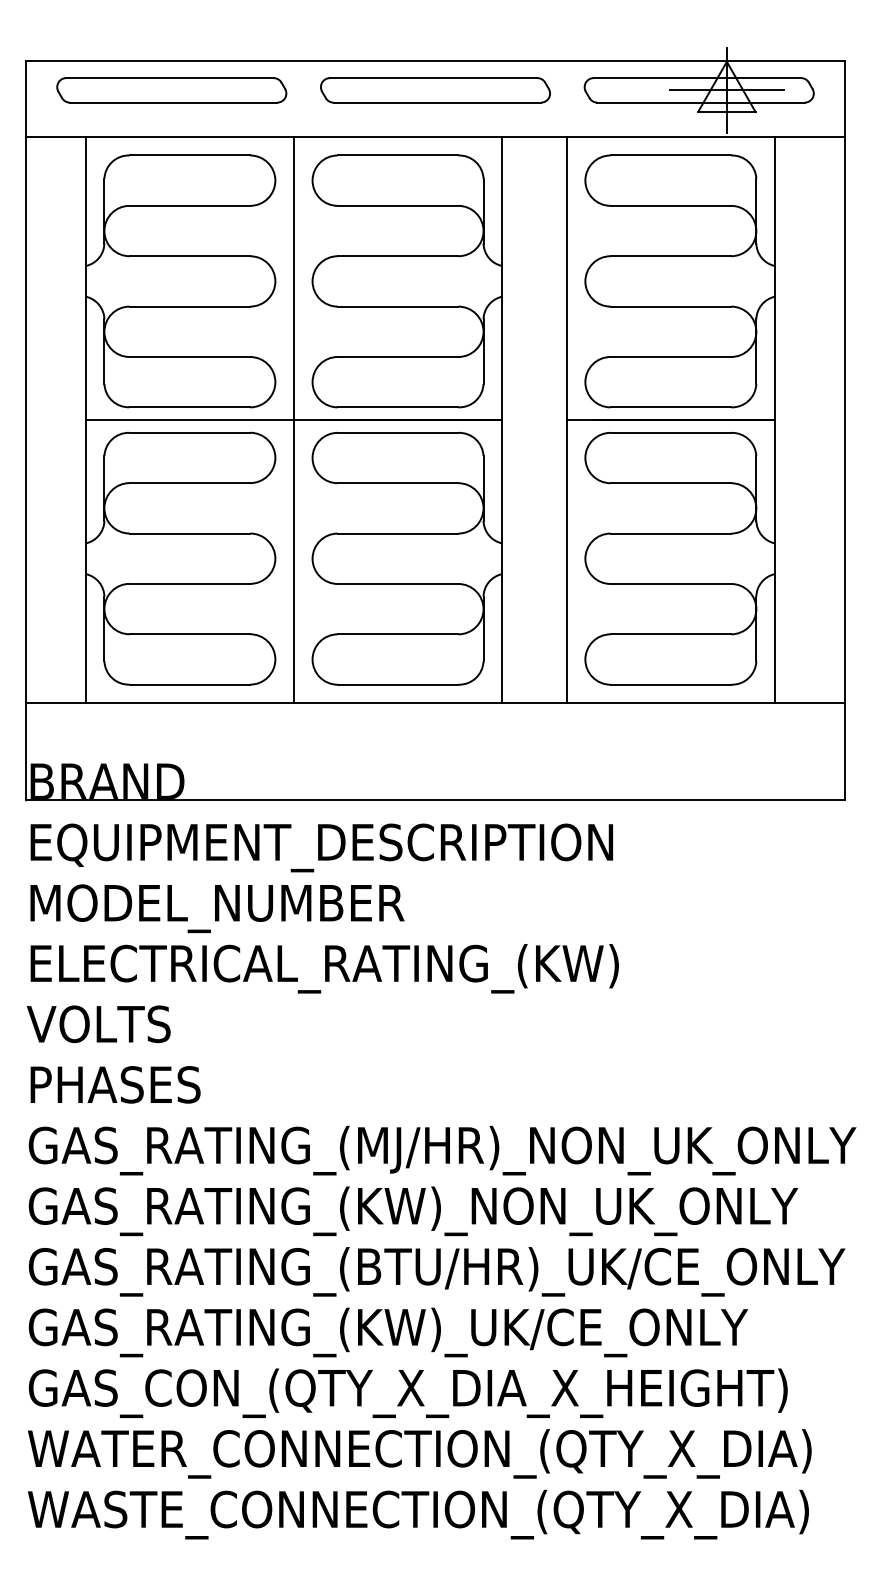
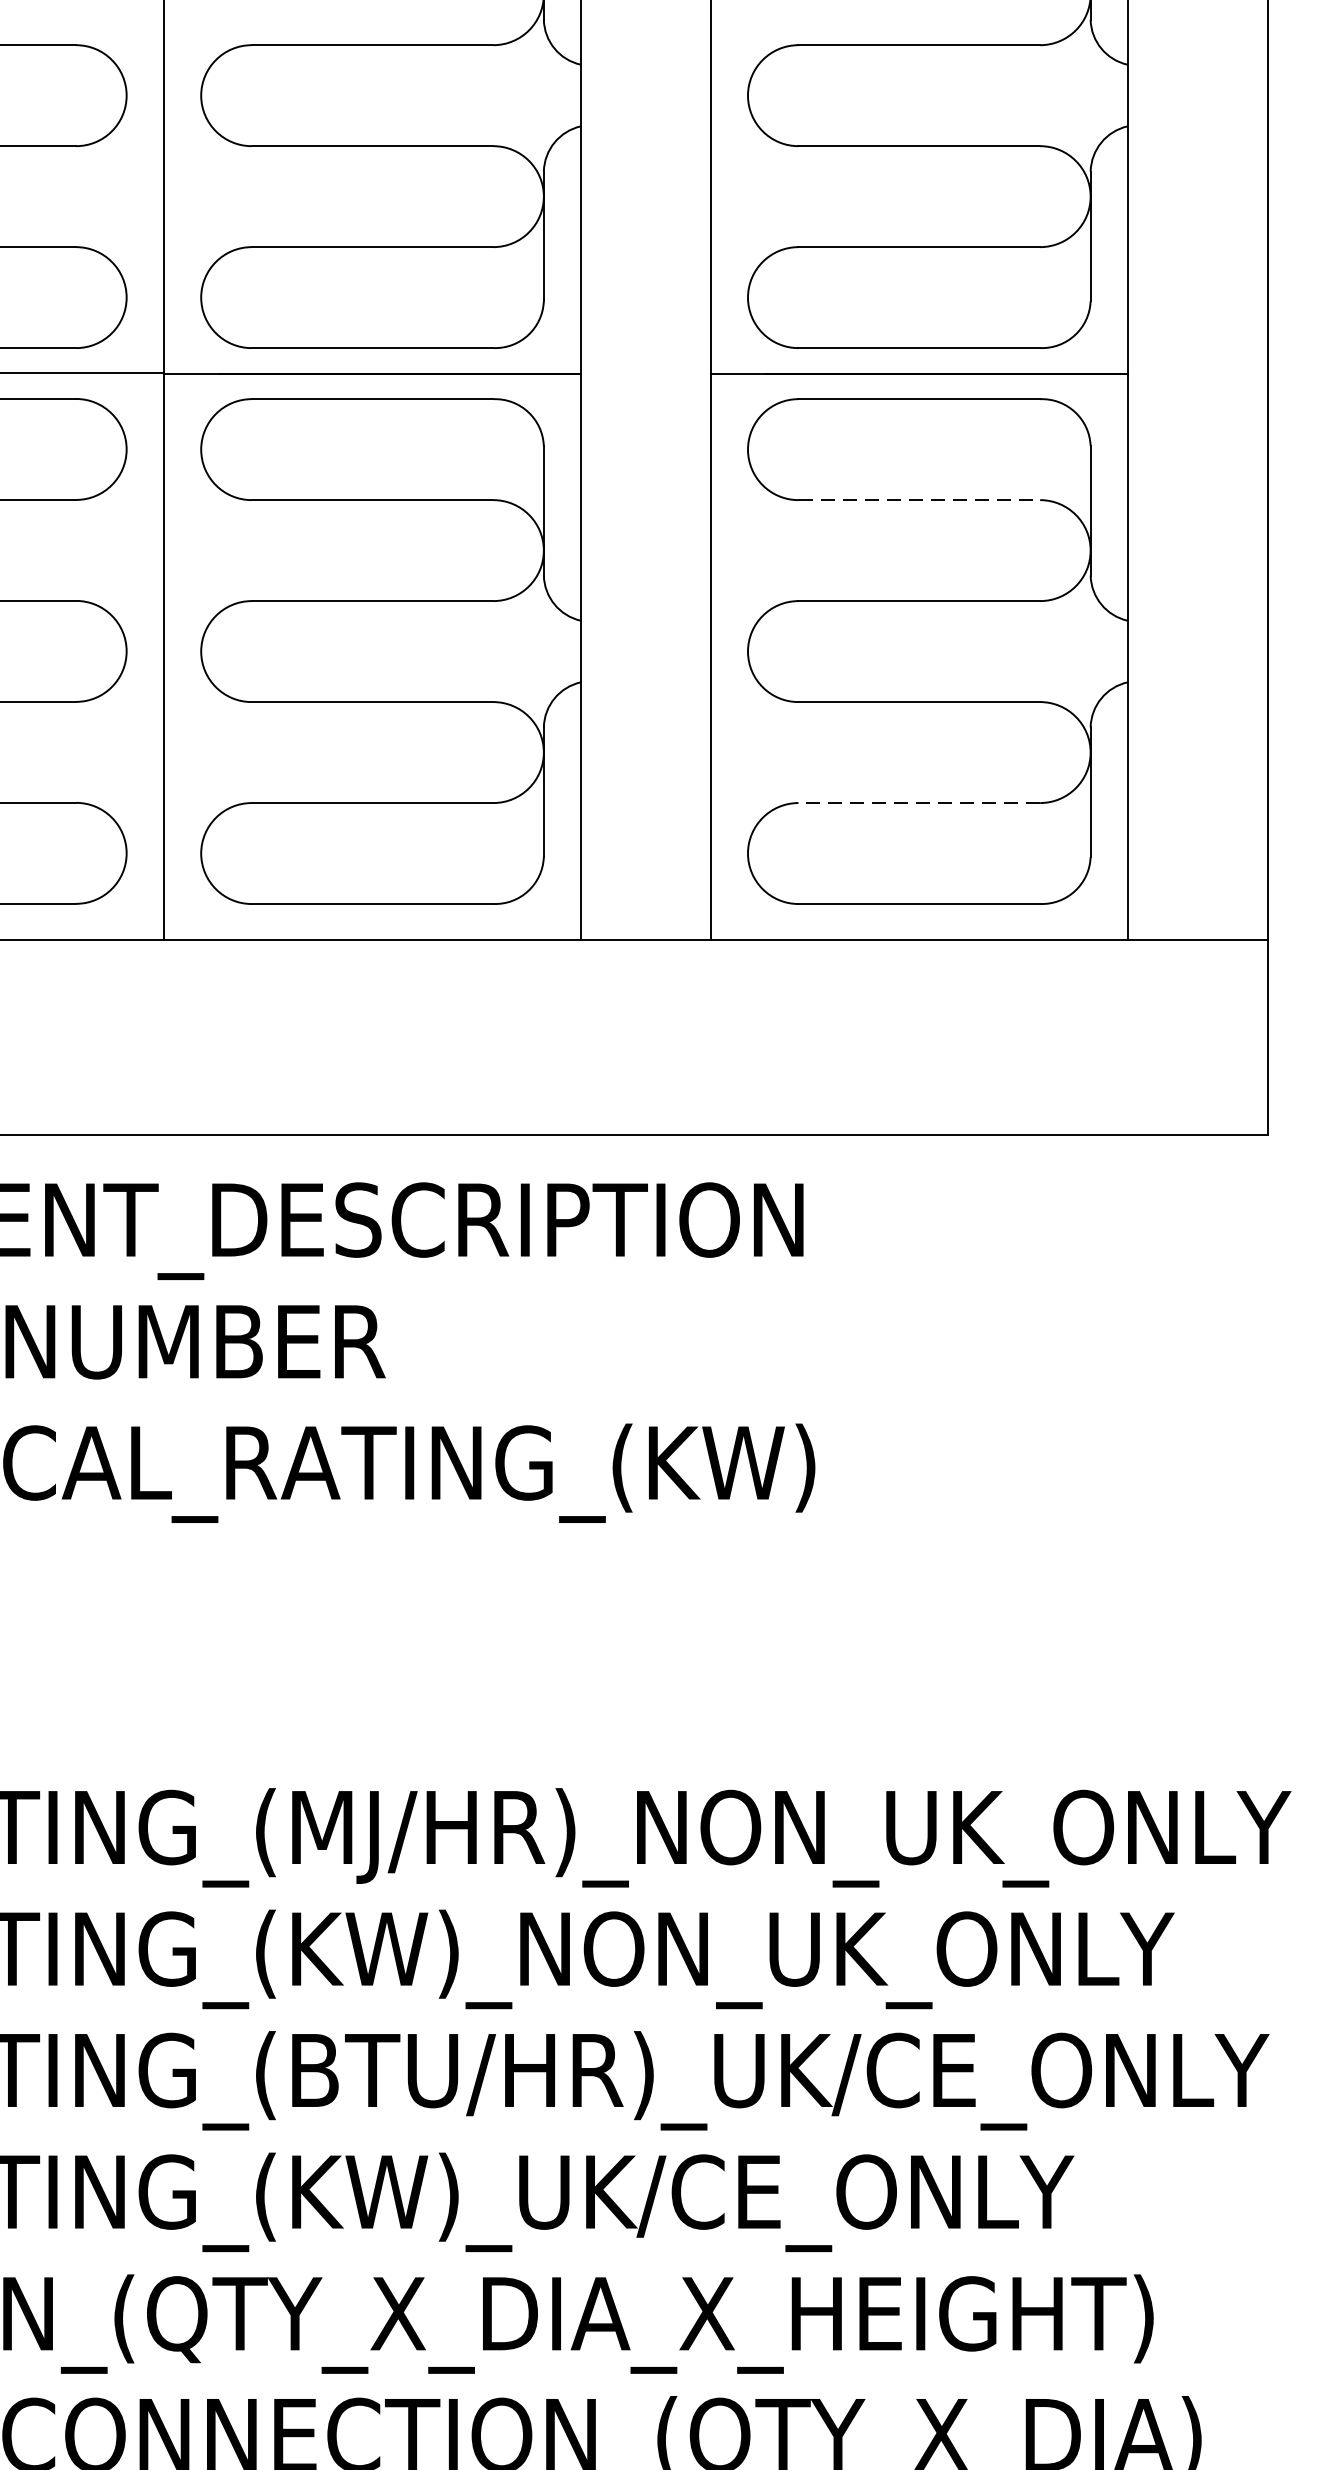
line: (671, 483) -> (920, 500), solid -> dashed
line: (670, 634) -> (918, 803), solid -> dashed

